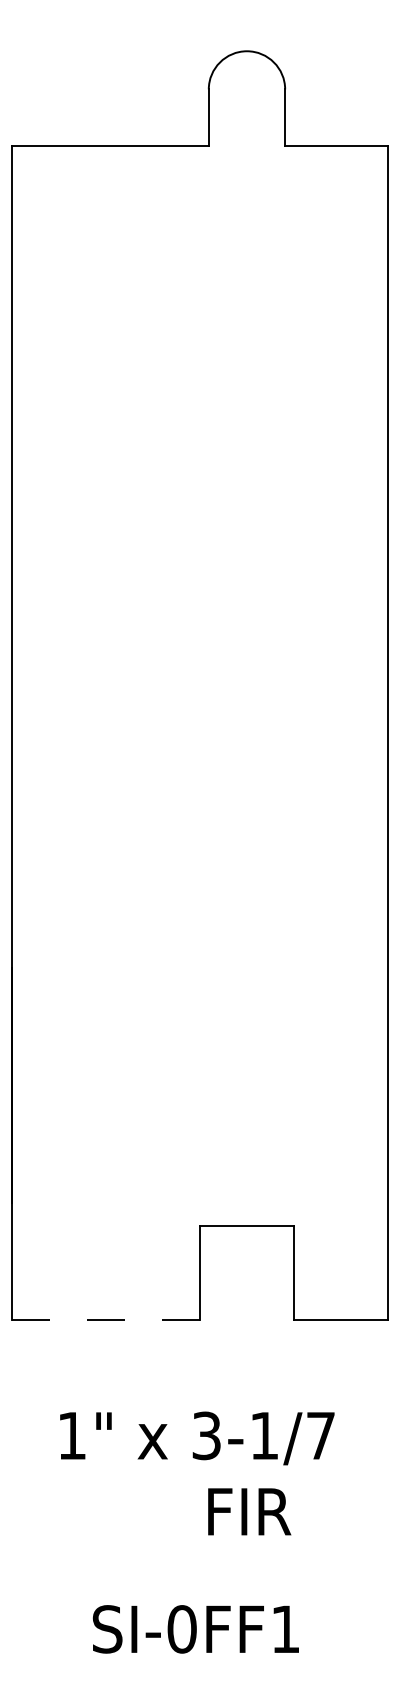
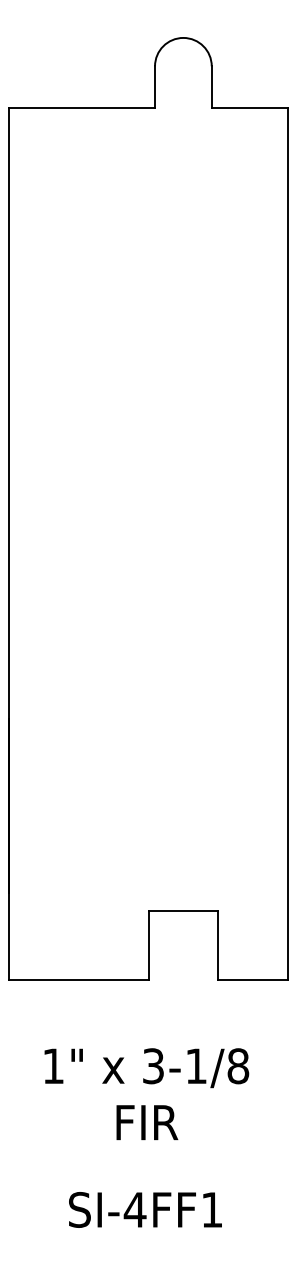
line: (105, 1320) -> (78, 980), dashed -> solid
text: (321, 1436) -> (238, 1066), 3-1/7 -> 3-1/8
text: (249, 1511) -> (147, 1122), moved
text: (181, 1628) -> (134, 1209), SI-0FF1 -> SI-4FF1

